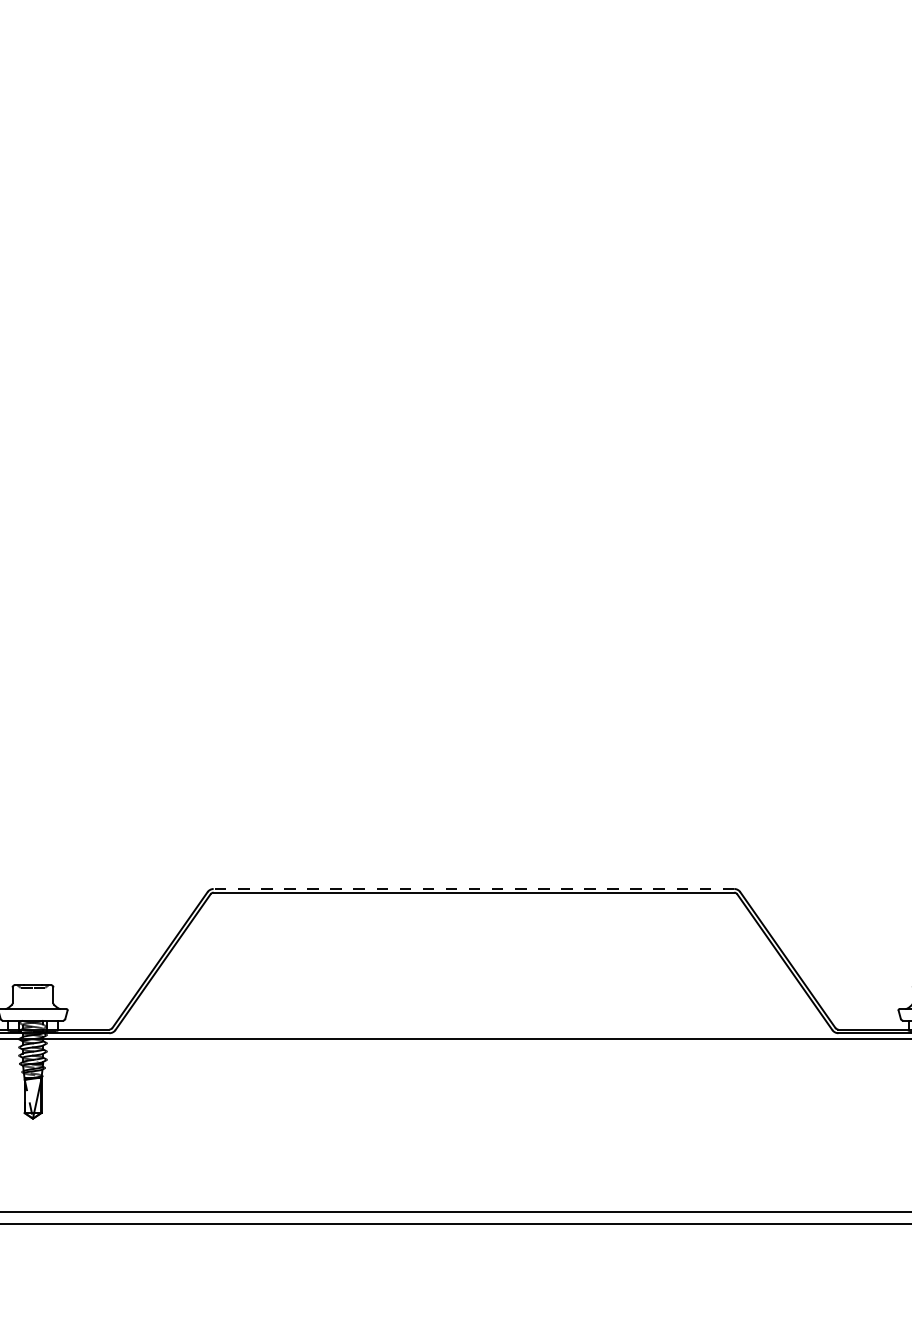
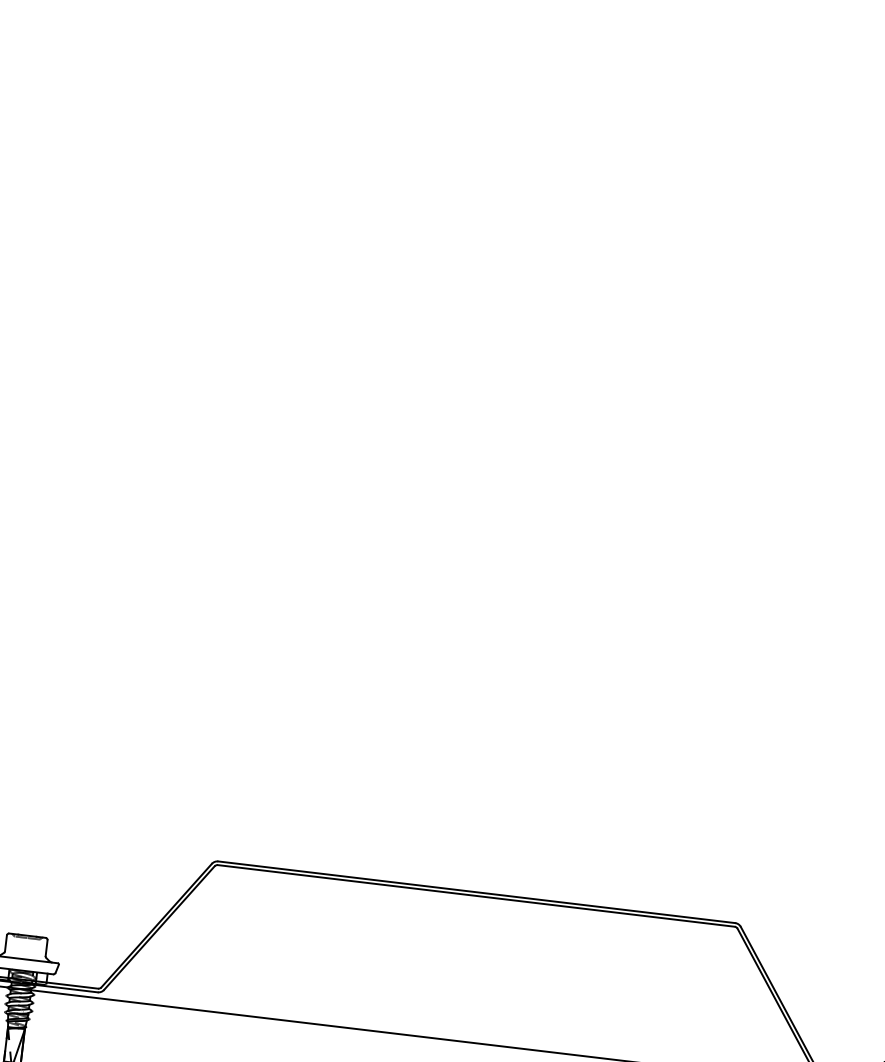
line: (473, 888) -> (476, 891), dashed -> solid

